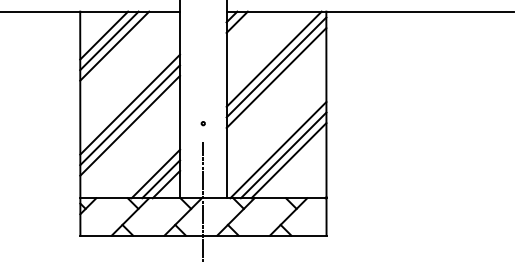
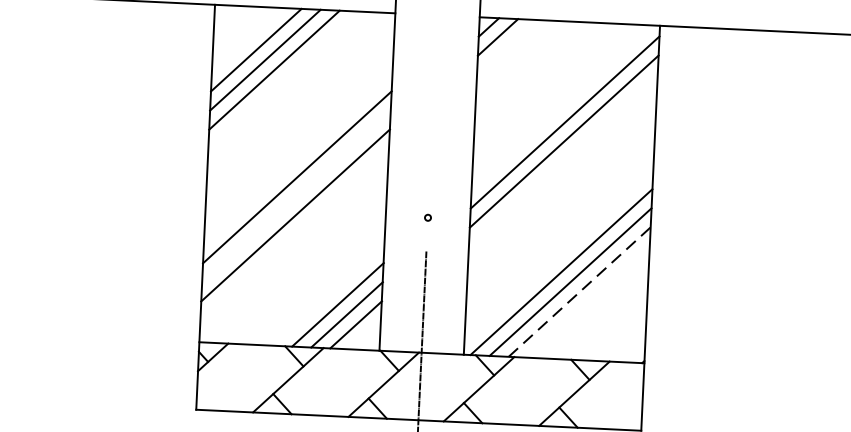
line: (273, 58) -> (560, 106), removed
line: (130, 115) -> (297, 196), removed
line: (289, 160) -> (580, 291), solid -> dashed

